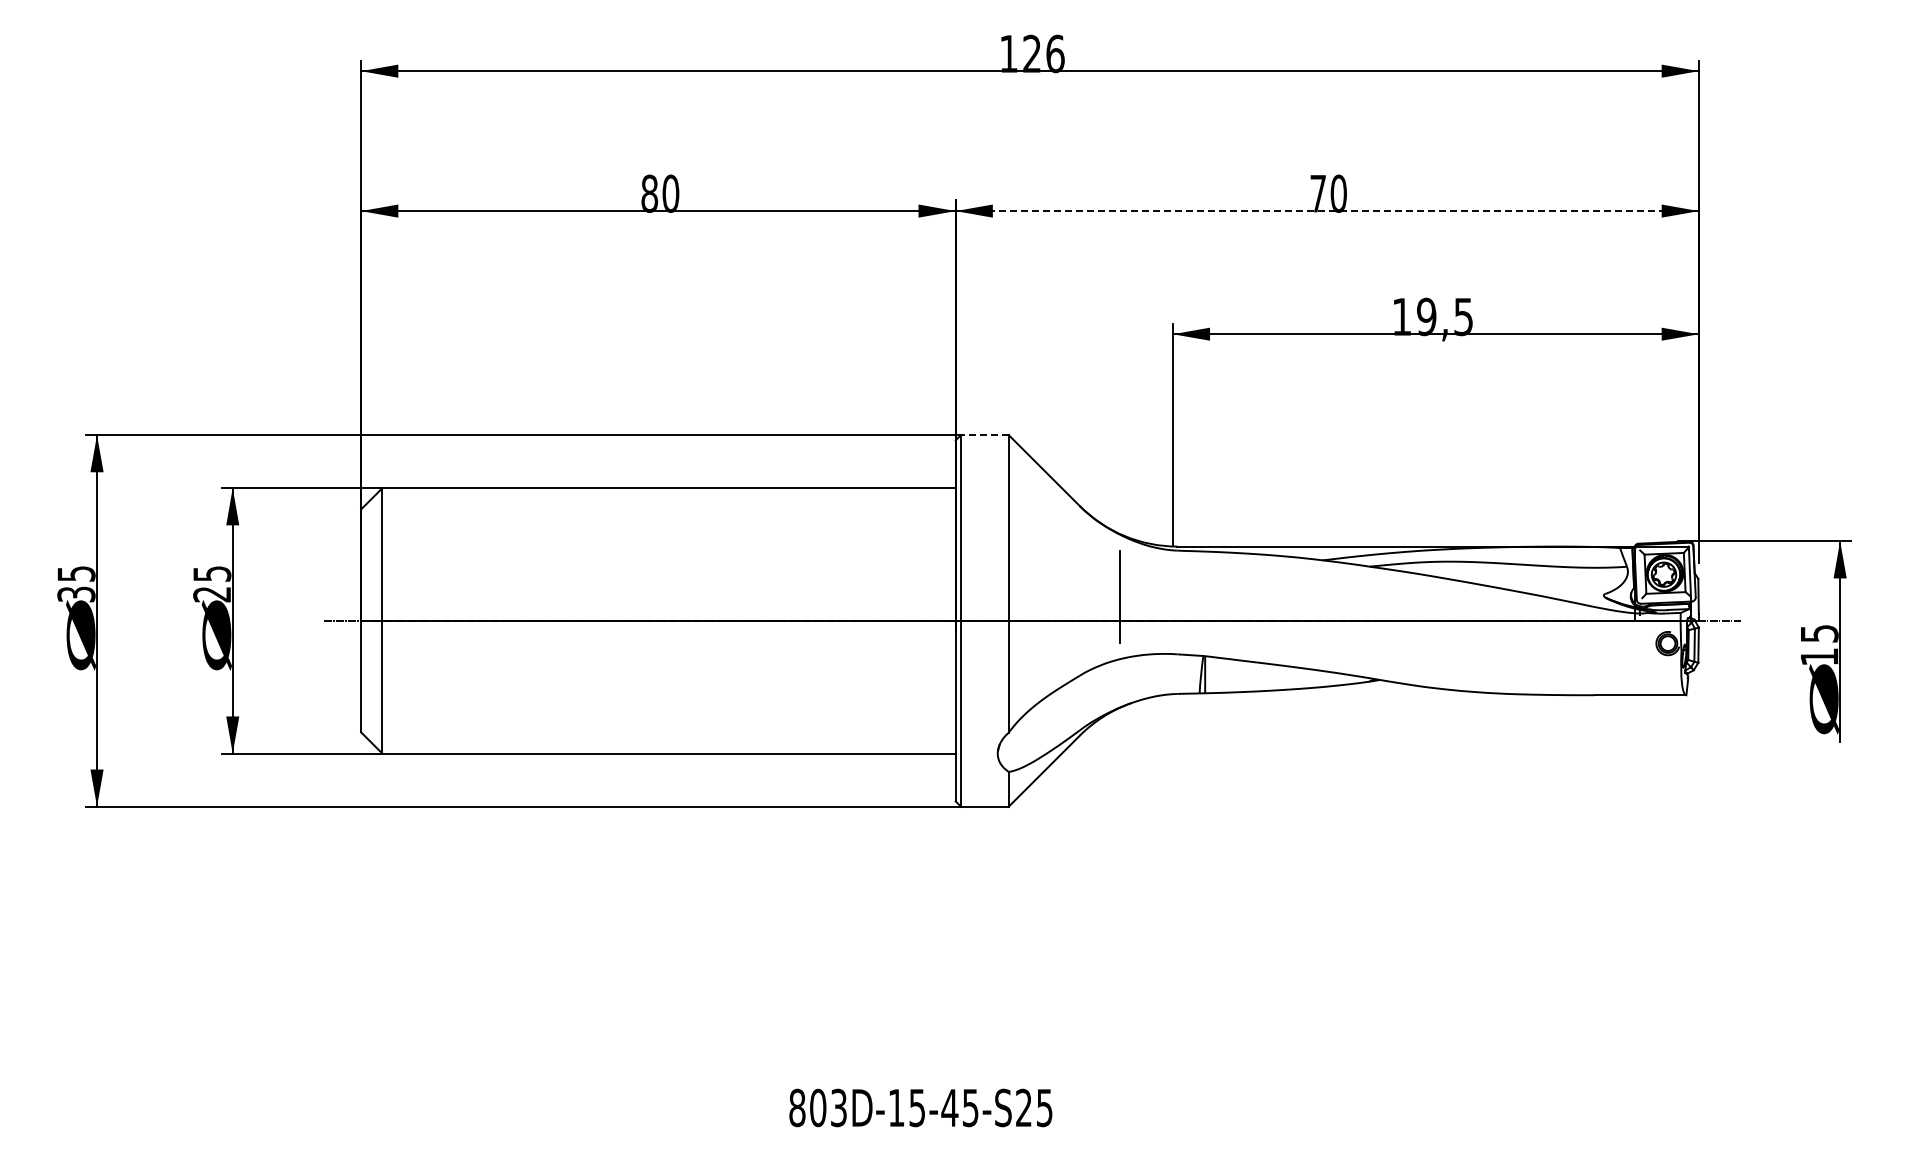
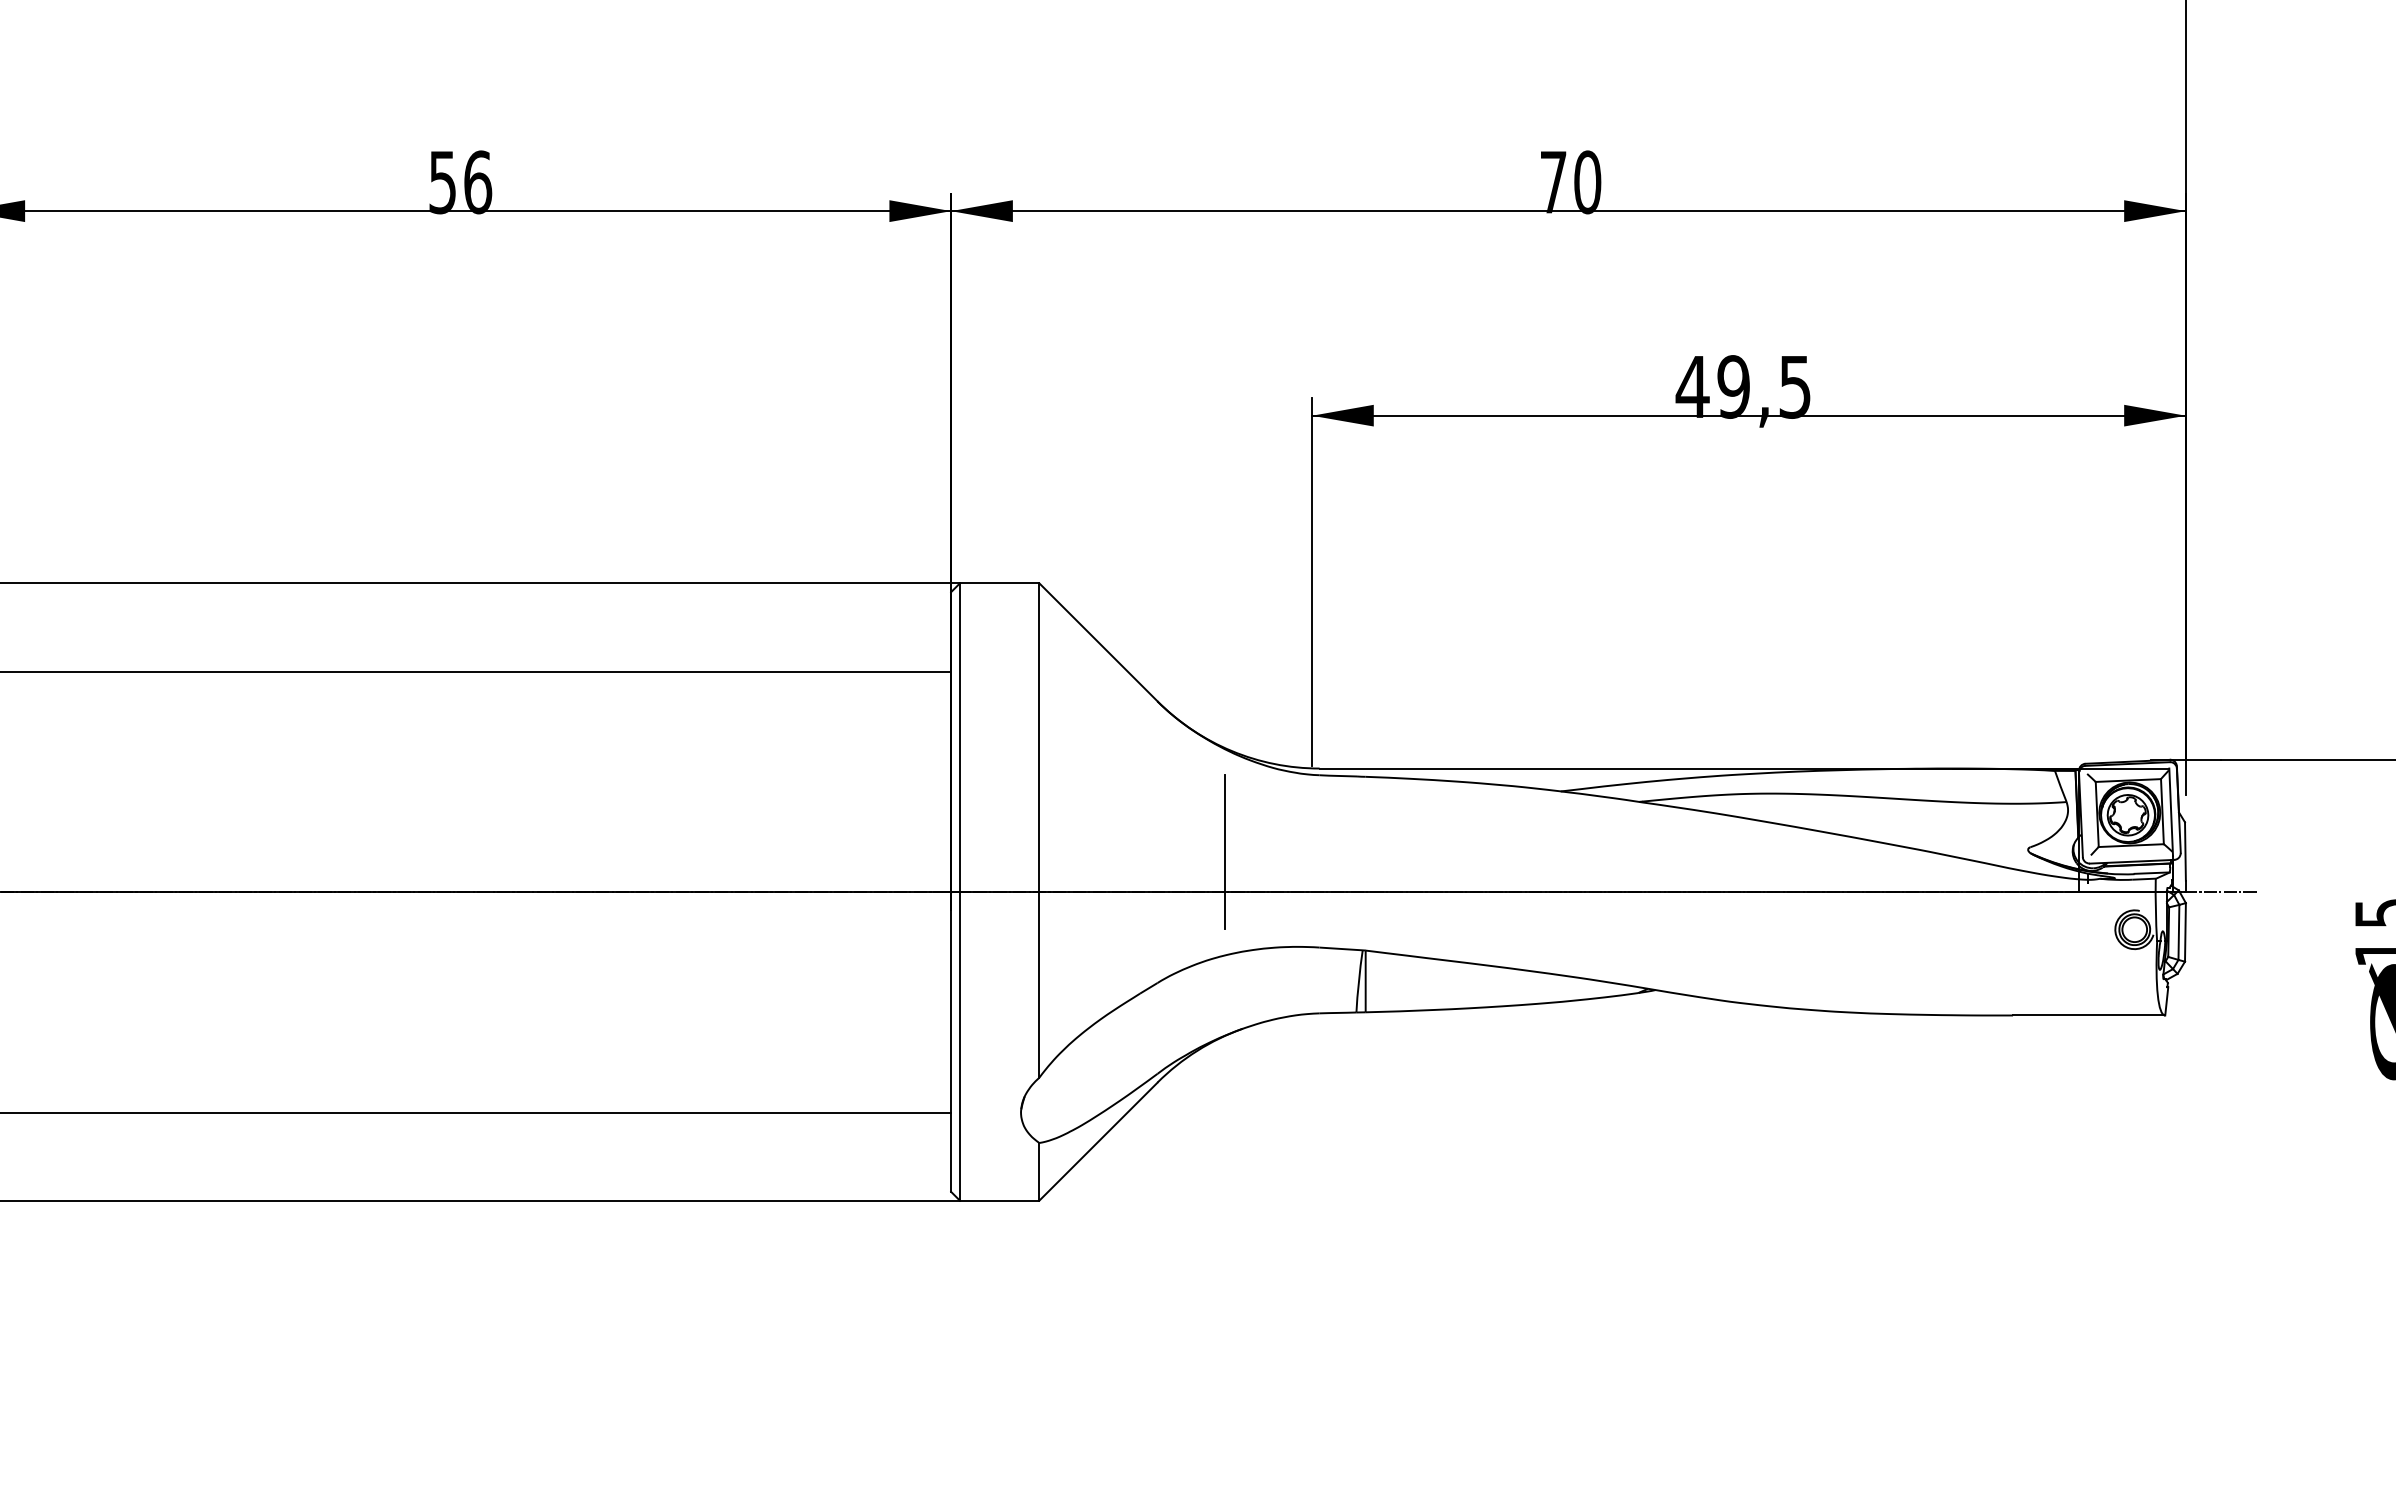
text: (660, 193) -> (460, 181), 80 -> 56
line: (1327, 211) -> (1568, 211), dashed -> solid
text: (1401, 316) -> (1691, 386), 19,5 -> 49,5
line: (984, 435) -> (999, 583), dashed -> solid

